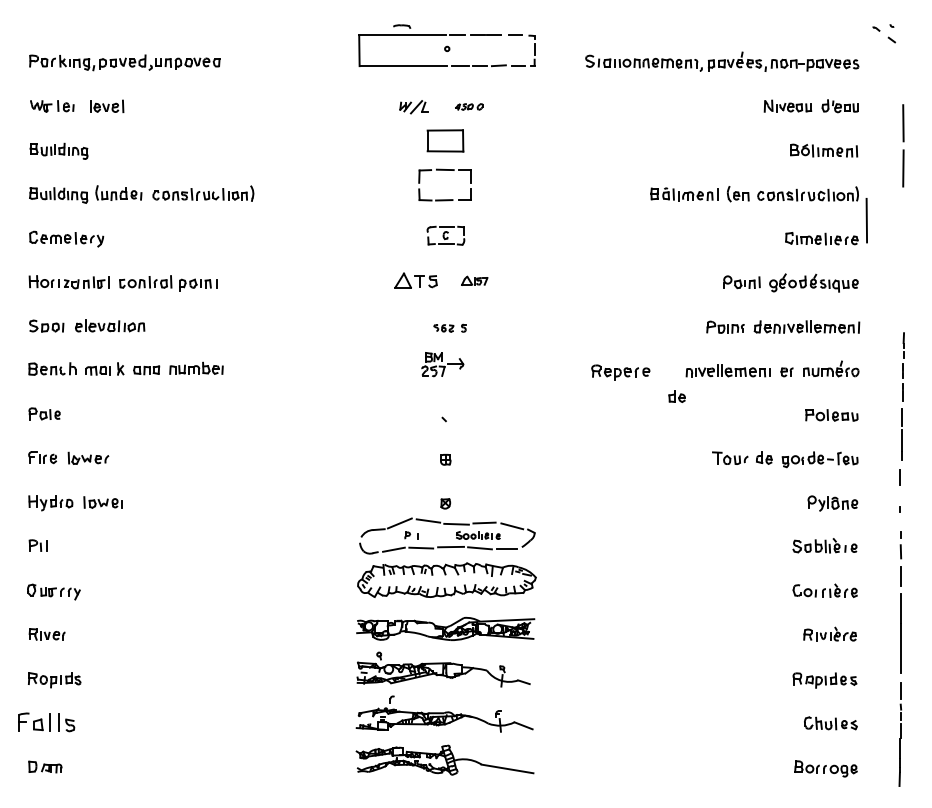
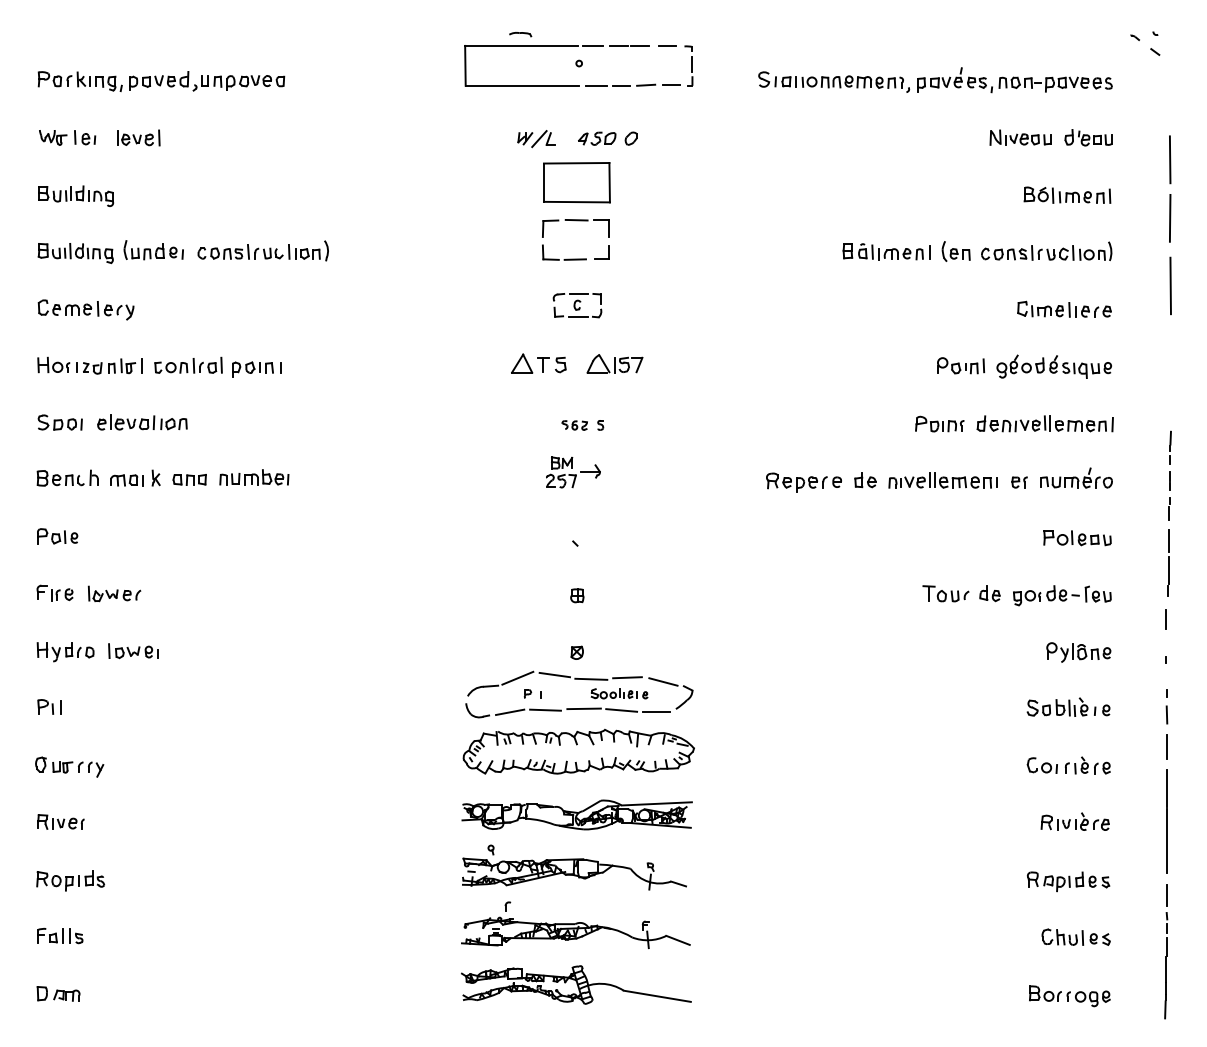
part: (469, 106) -> (608, 138), size x1.67
part: (445, 140) -> (576, 182), size x1.43
line: (866, 220) -> (1170, 285), moved
part: (474, 280) -> (614, 363), size x1.67
part: (676, 396) -> (864, 480), moved
part: (46, 722) -> (60, 936), size x0.62

